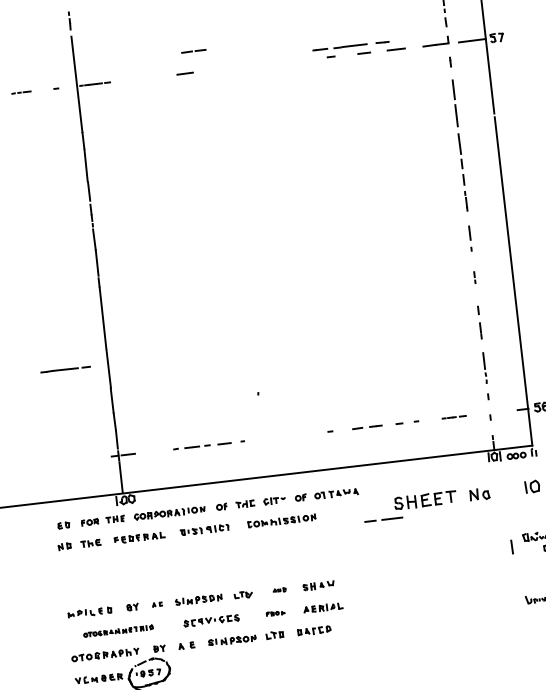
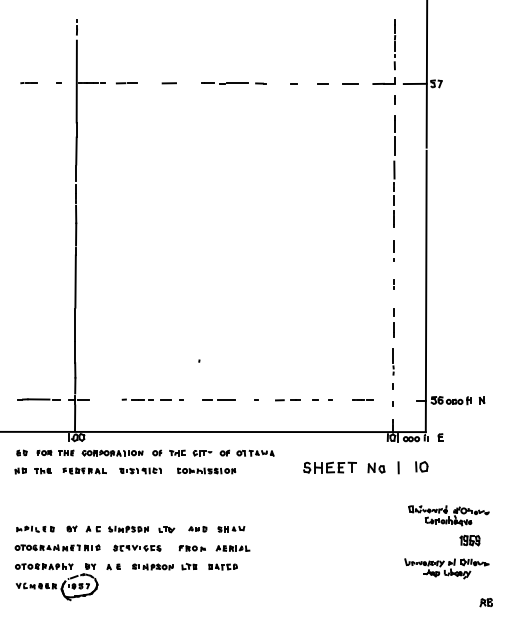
part: (350, 46) -> (233, 83), moved
line: (193, 51) -> (126, 83), moved
line: (65, 369) -> (38, 399), moved
line: (383, 519) -> (218, 399), moved
line: (511, 546) -> (398, 467), moved
part: (279, 590) -> (197, 529), size x1.67
part: (156, 605) -> (92, 529), size x1.67
part: (274, 613) -> (191, 548), size x1.67
part: (118, 630) -> (57, 547), size x1.43

